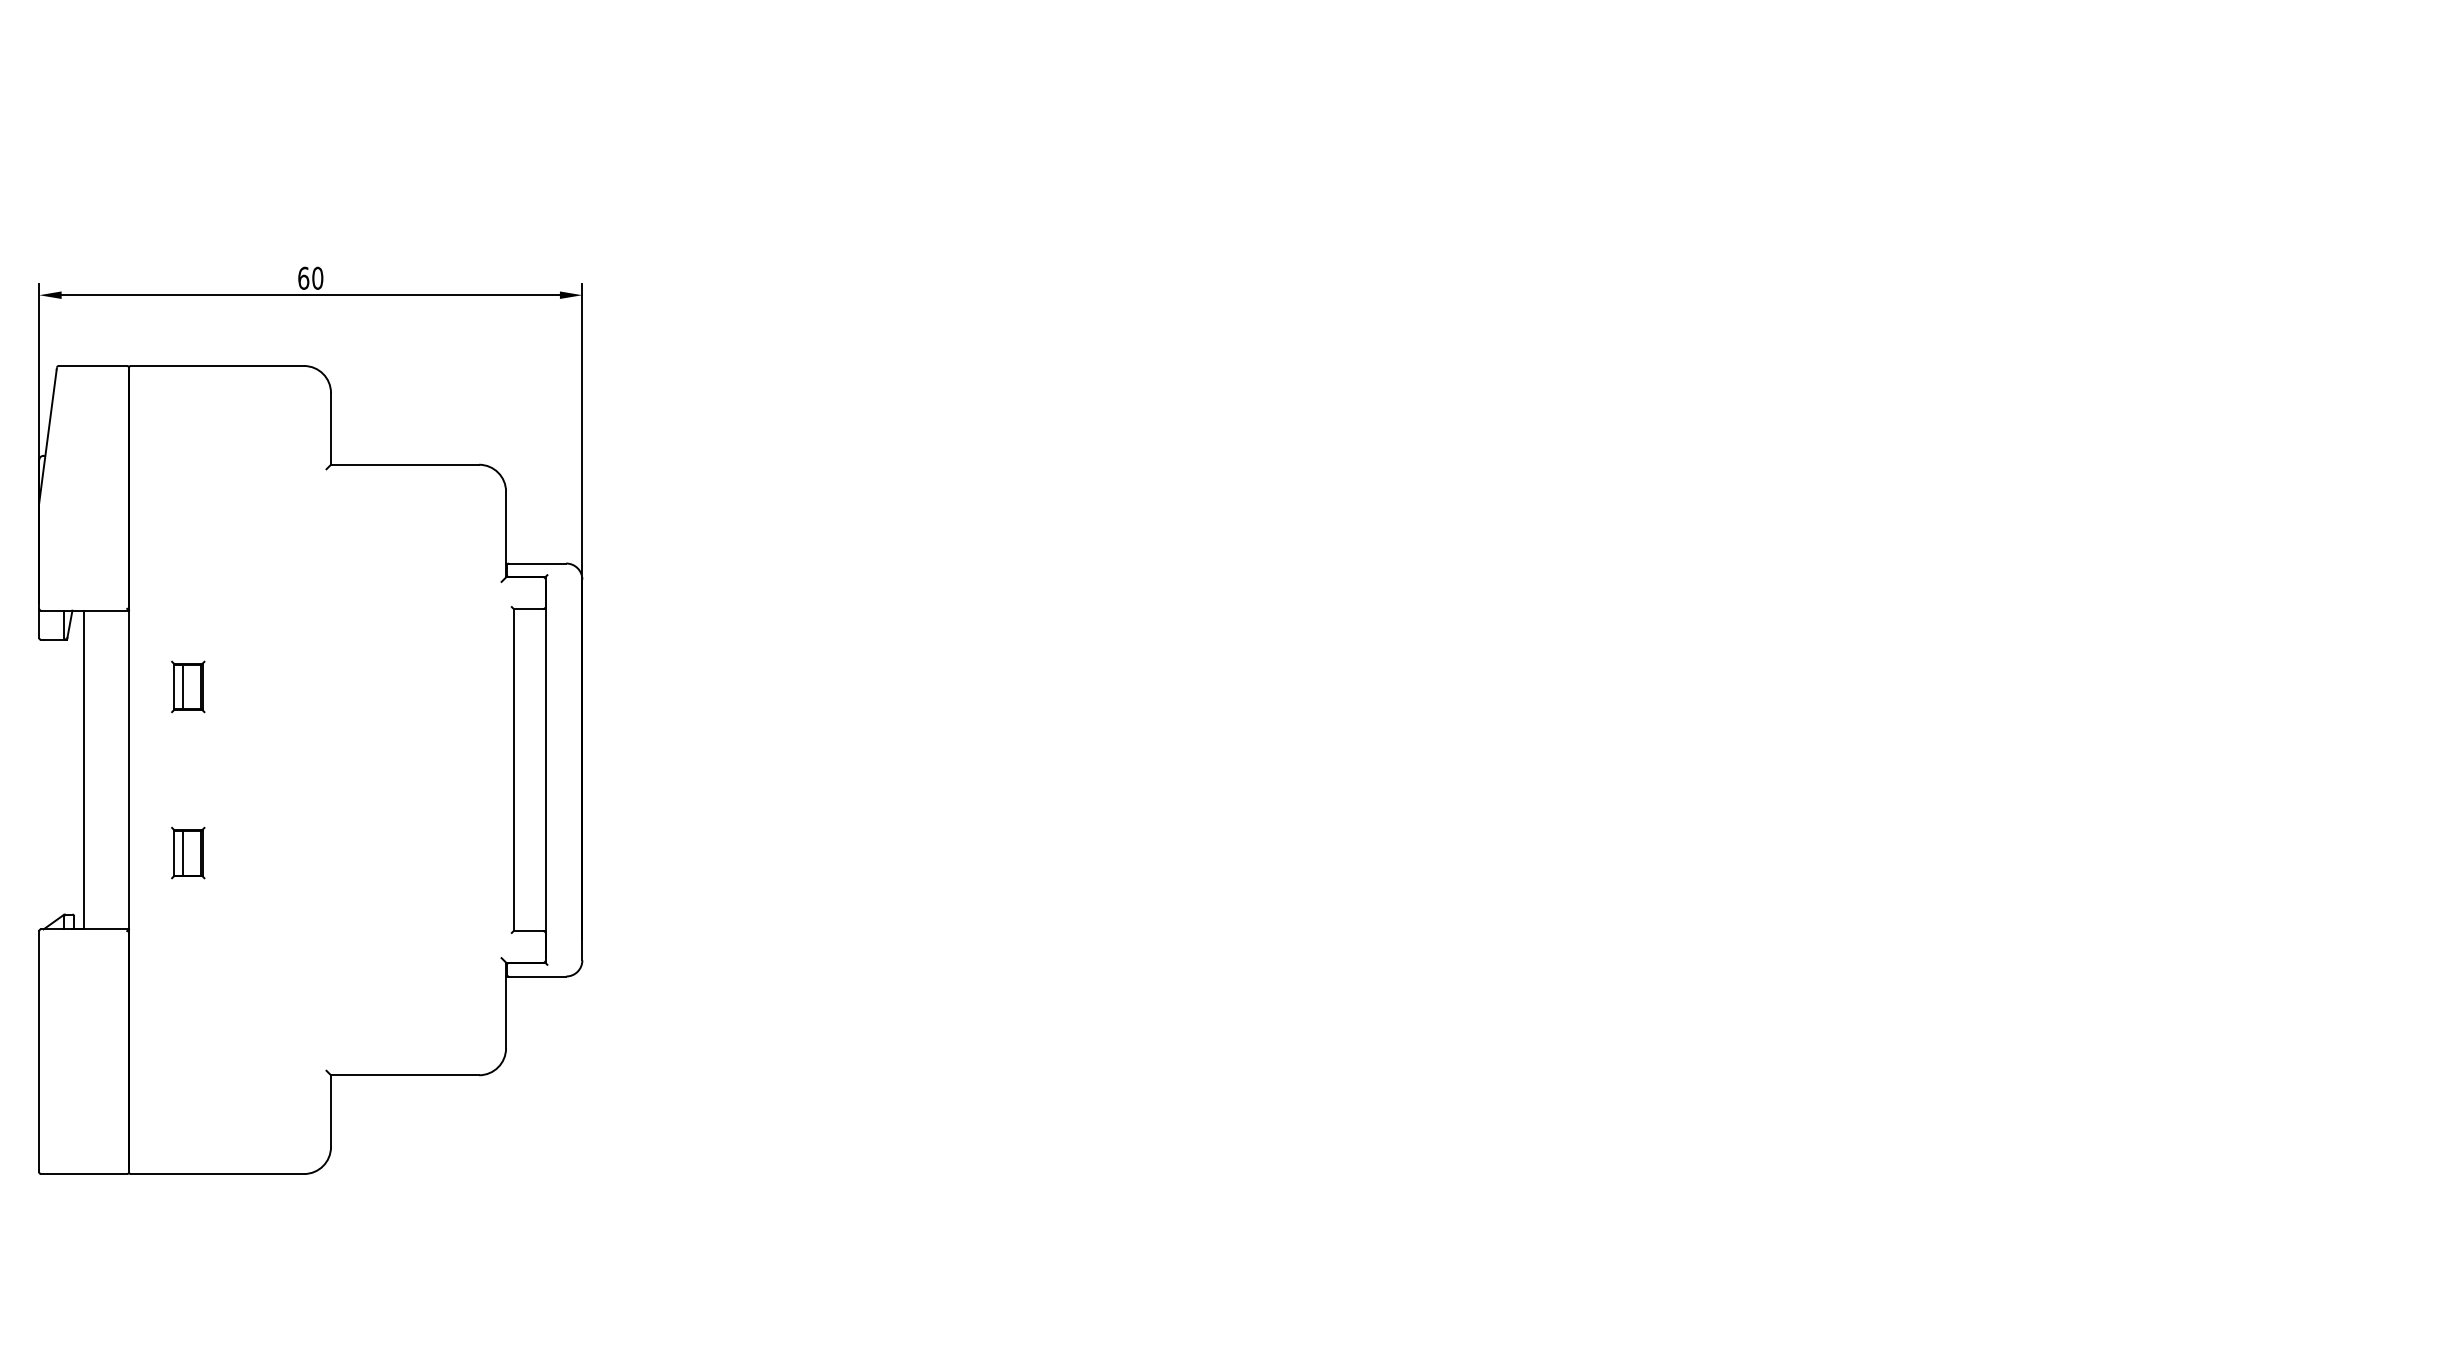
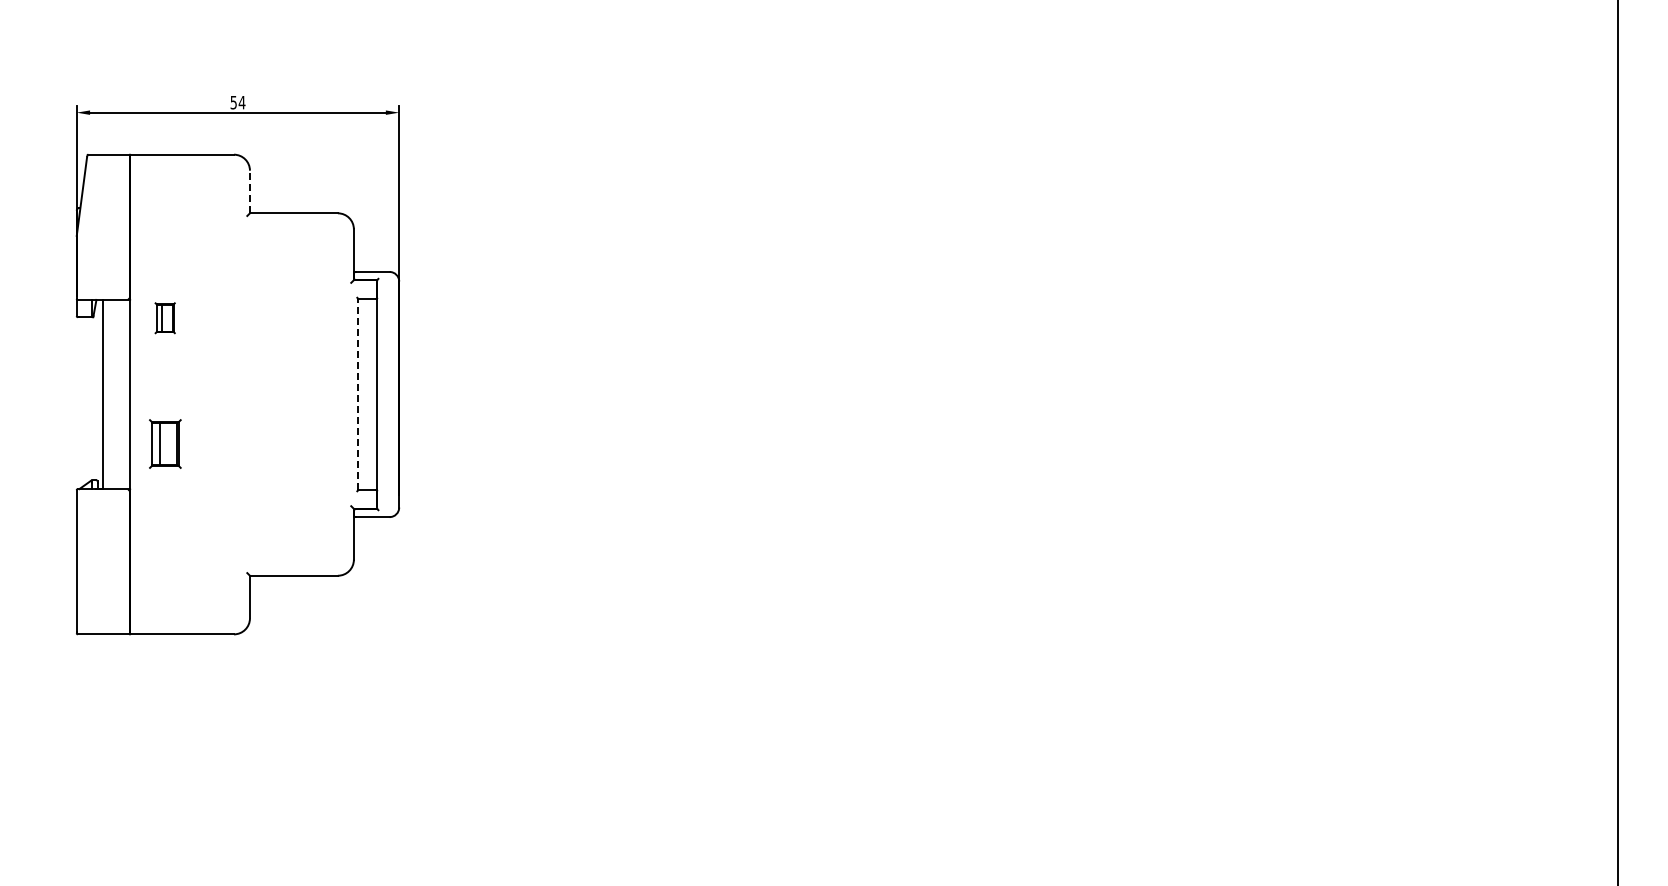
text: (309, 278) -> (237, 102), 60 -> 54
line: (330, 427) -> (249, 191), solid -> dashed
part: (187, 687) -> (164, 318), moved
line: (513, 769) -> (358, 394), solid -> dashed
part: (187, 852) -> (164, 443), size x1.6

